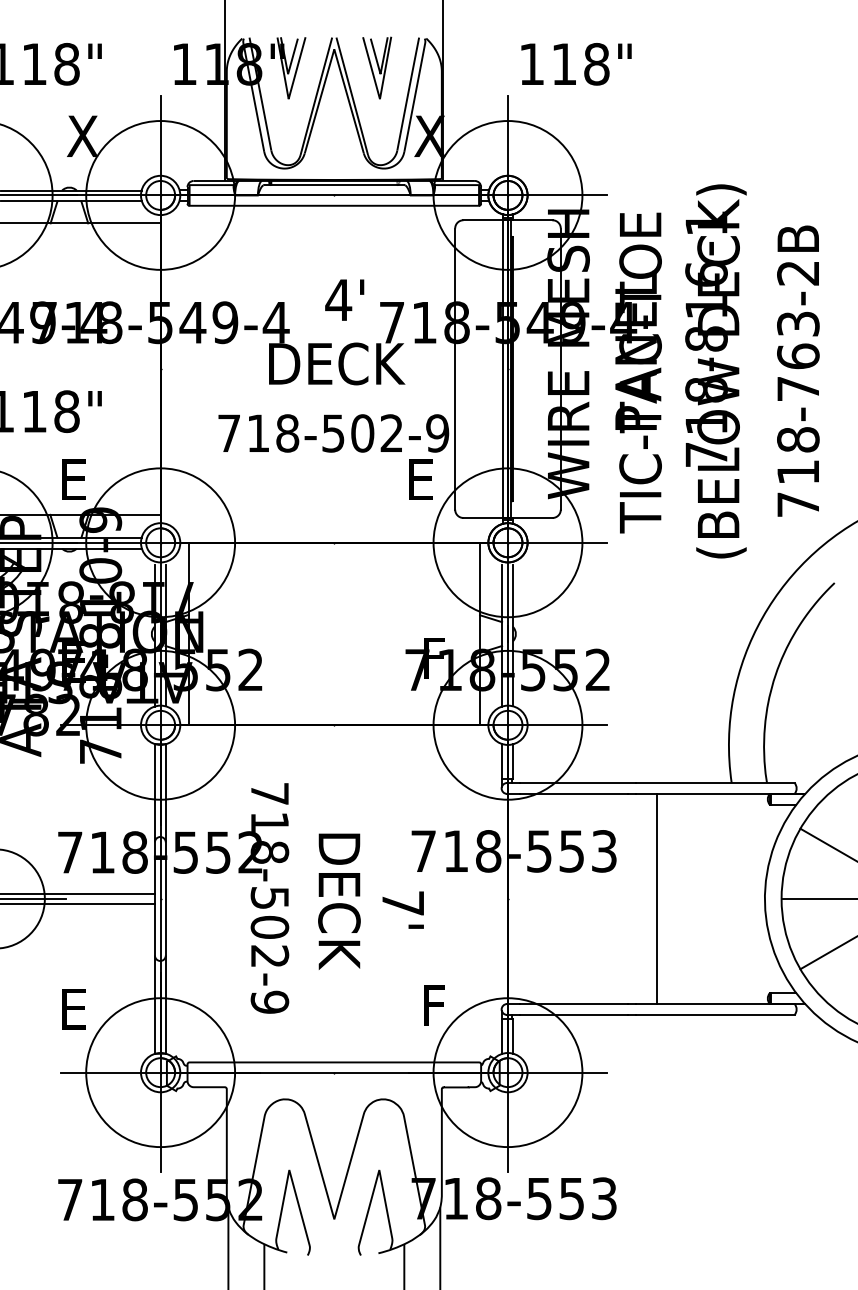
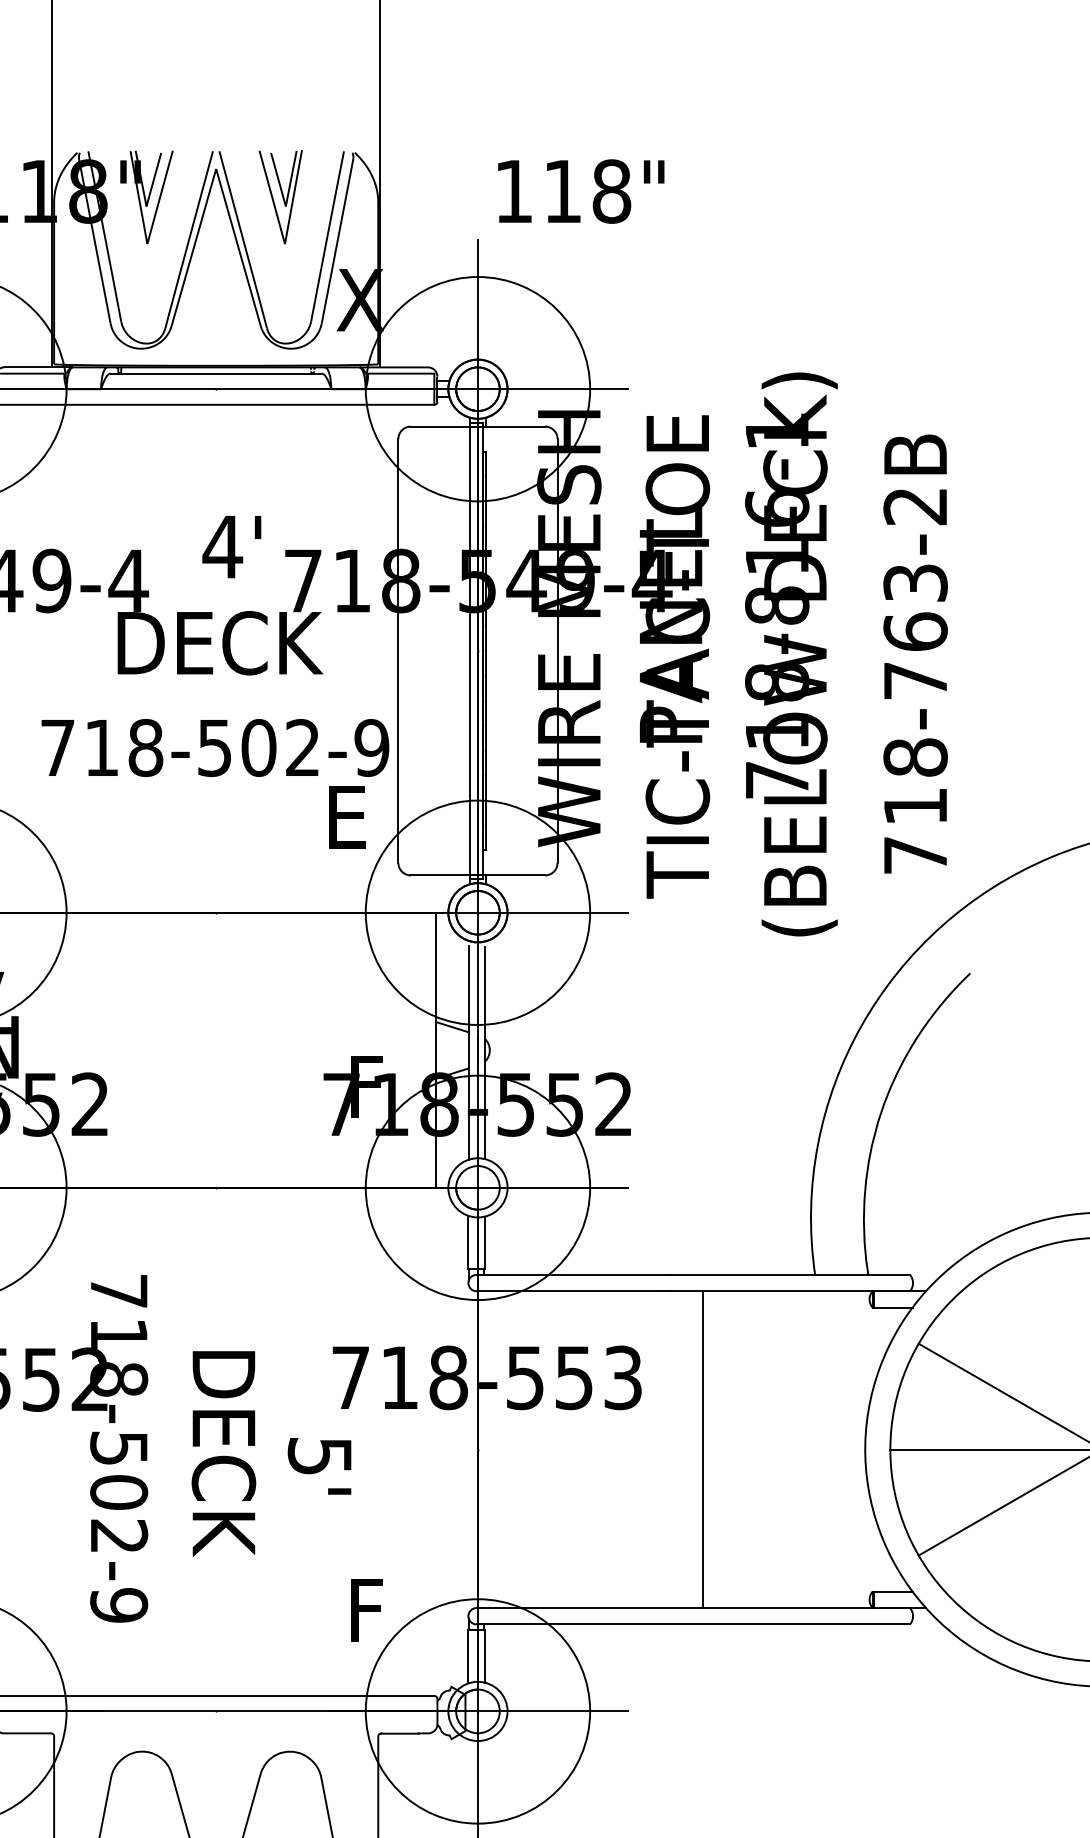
text: (402, 903) -> (318, 1456), 7' -> 5'

